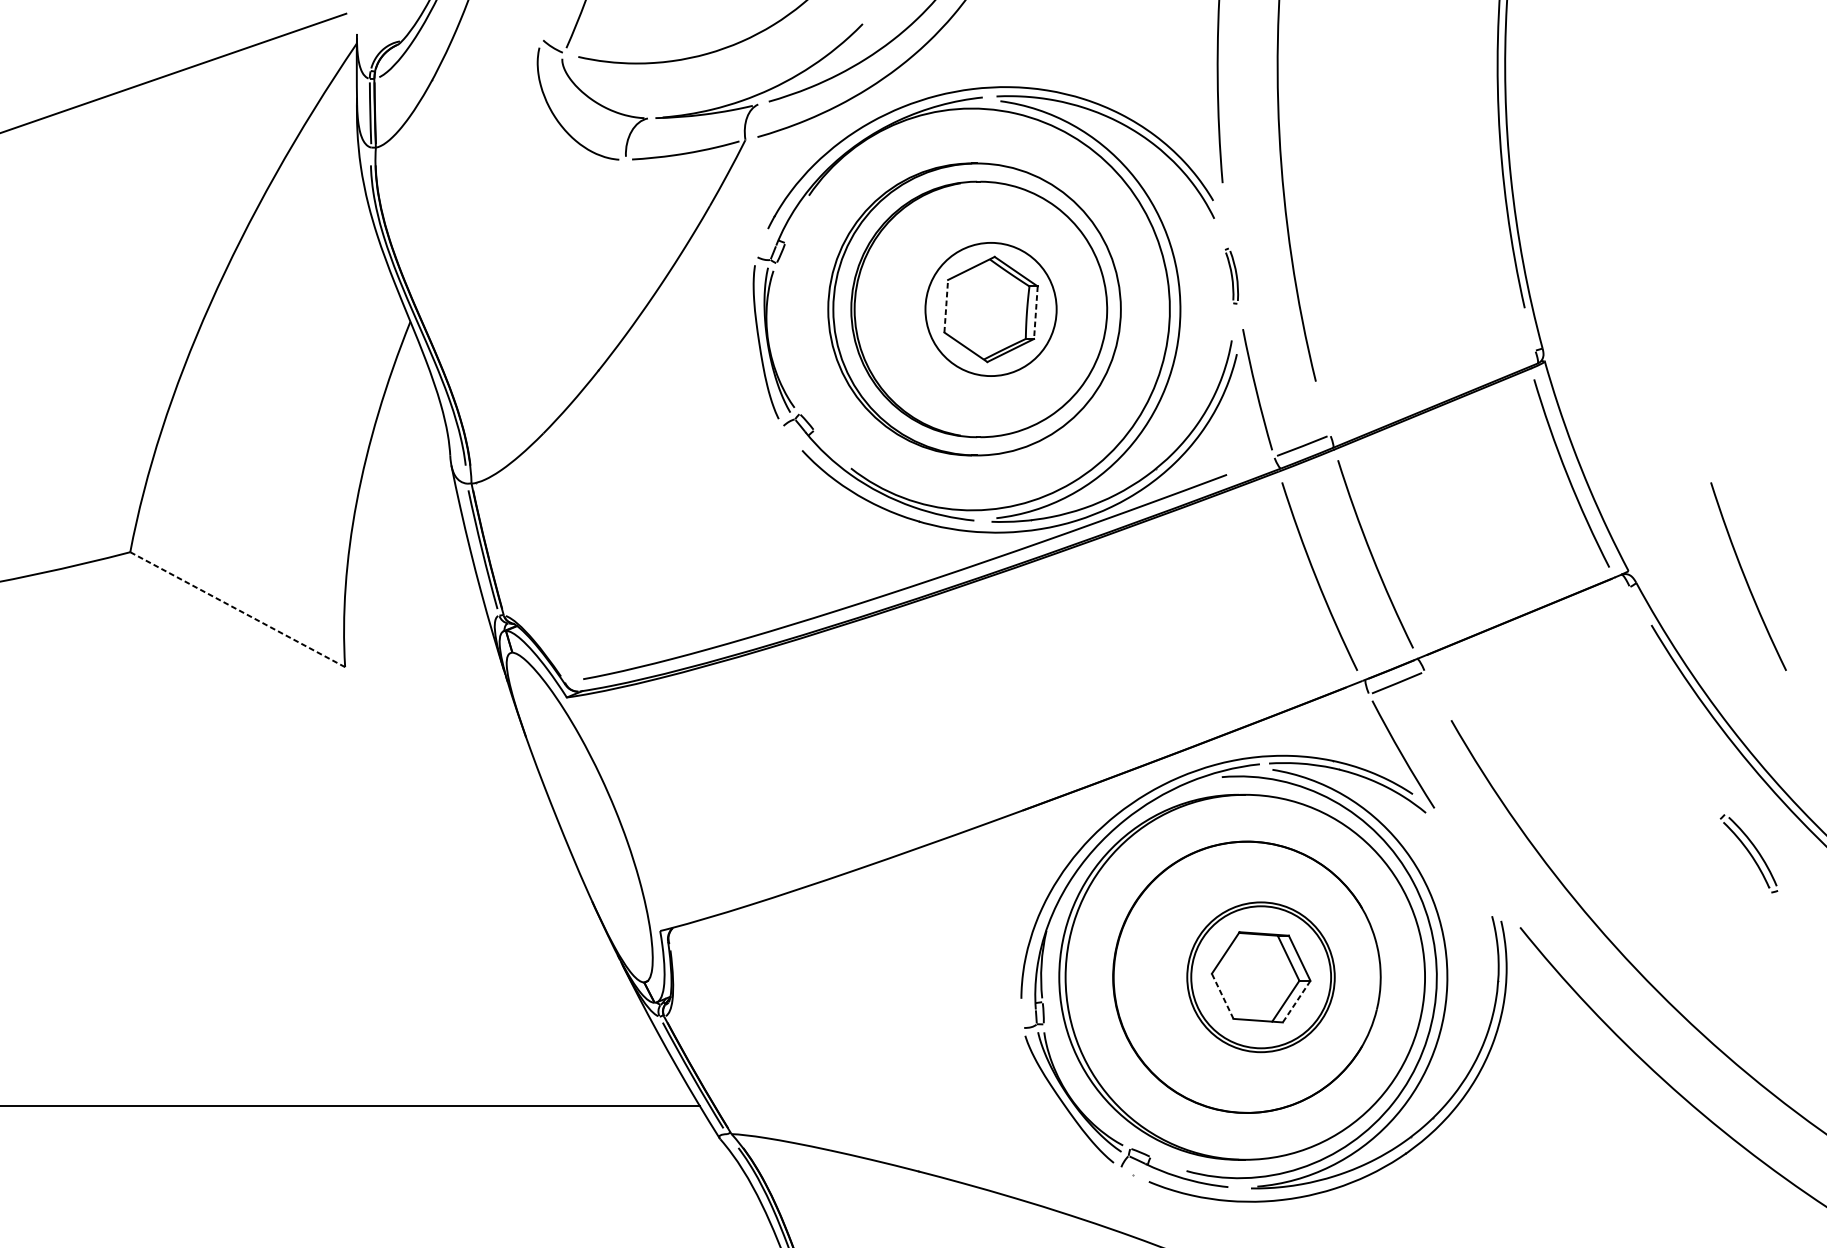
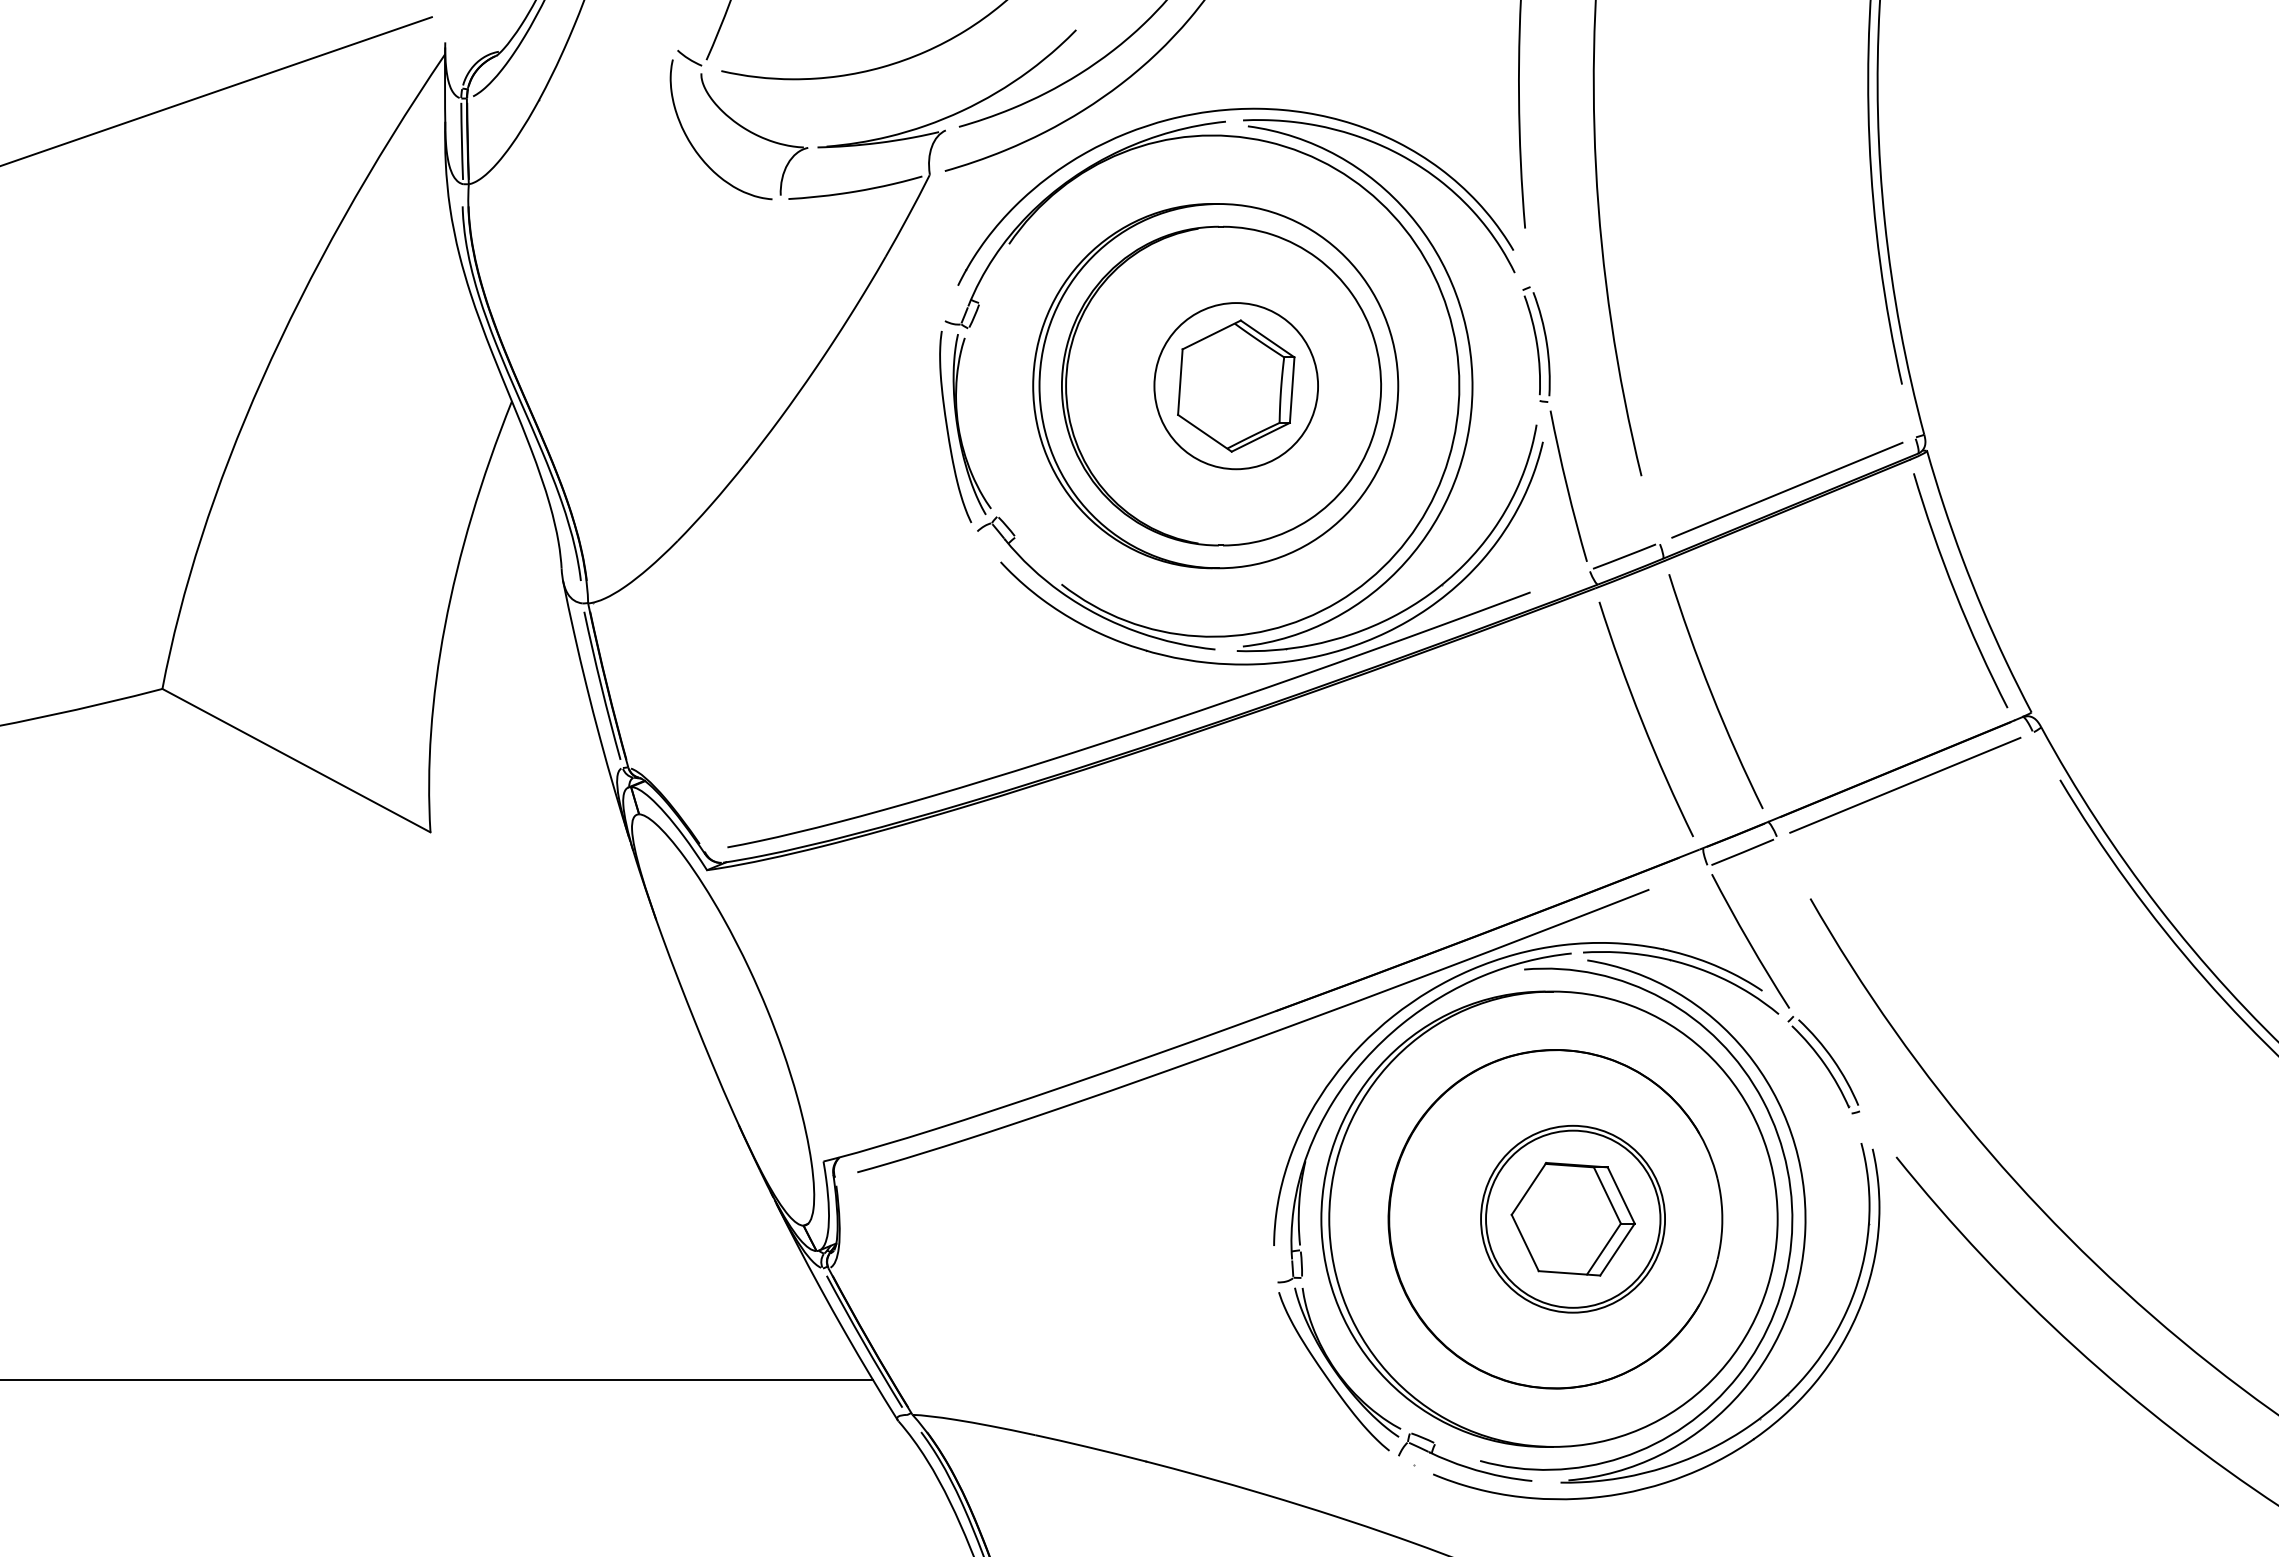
part: (1231, 276) -> (1536, 344), size x1.67
line: (946, 306) -> (1180, 382), dashed -> solid
line: (1036, 312) -> (1292, 390), dashed -> solid
line: (1432, 392) -> (1787, 489), added
curve: (1746, 578) -> (2178, 721), removed
line: (237, 609) -> (296, 760), dashed -> solid
line: (1527, 628) -> (1905, 784), added
curve: (1007, 831) -> (1256, 1037), added
part: (1748, 854) -> (1823, 1065), moved
line: (1222, 995) -> (1525, 1242), dashed -> solid
line: (1296, 1002) -> (1617, 1250), dashed -> solid

